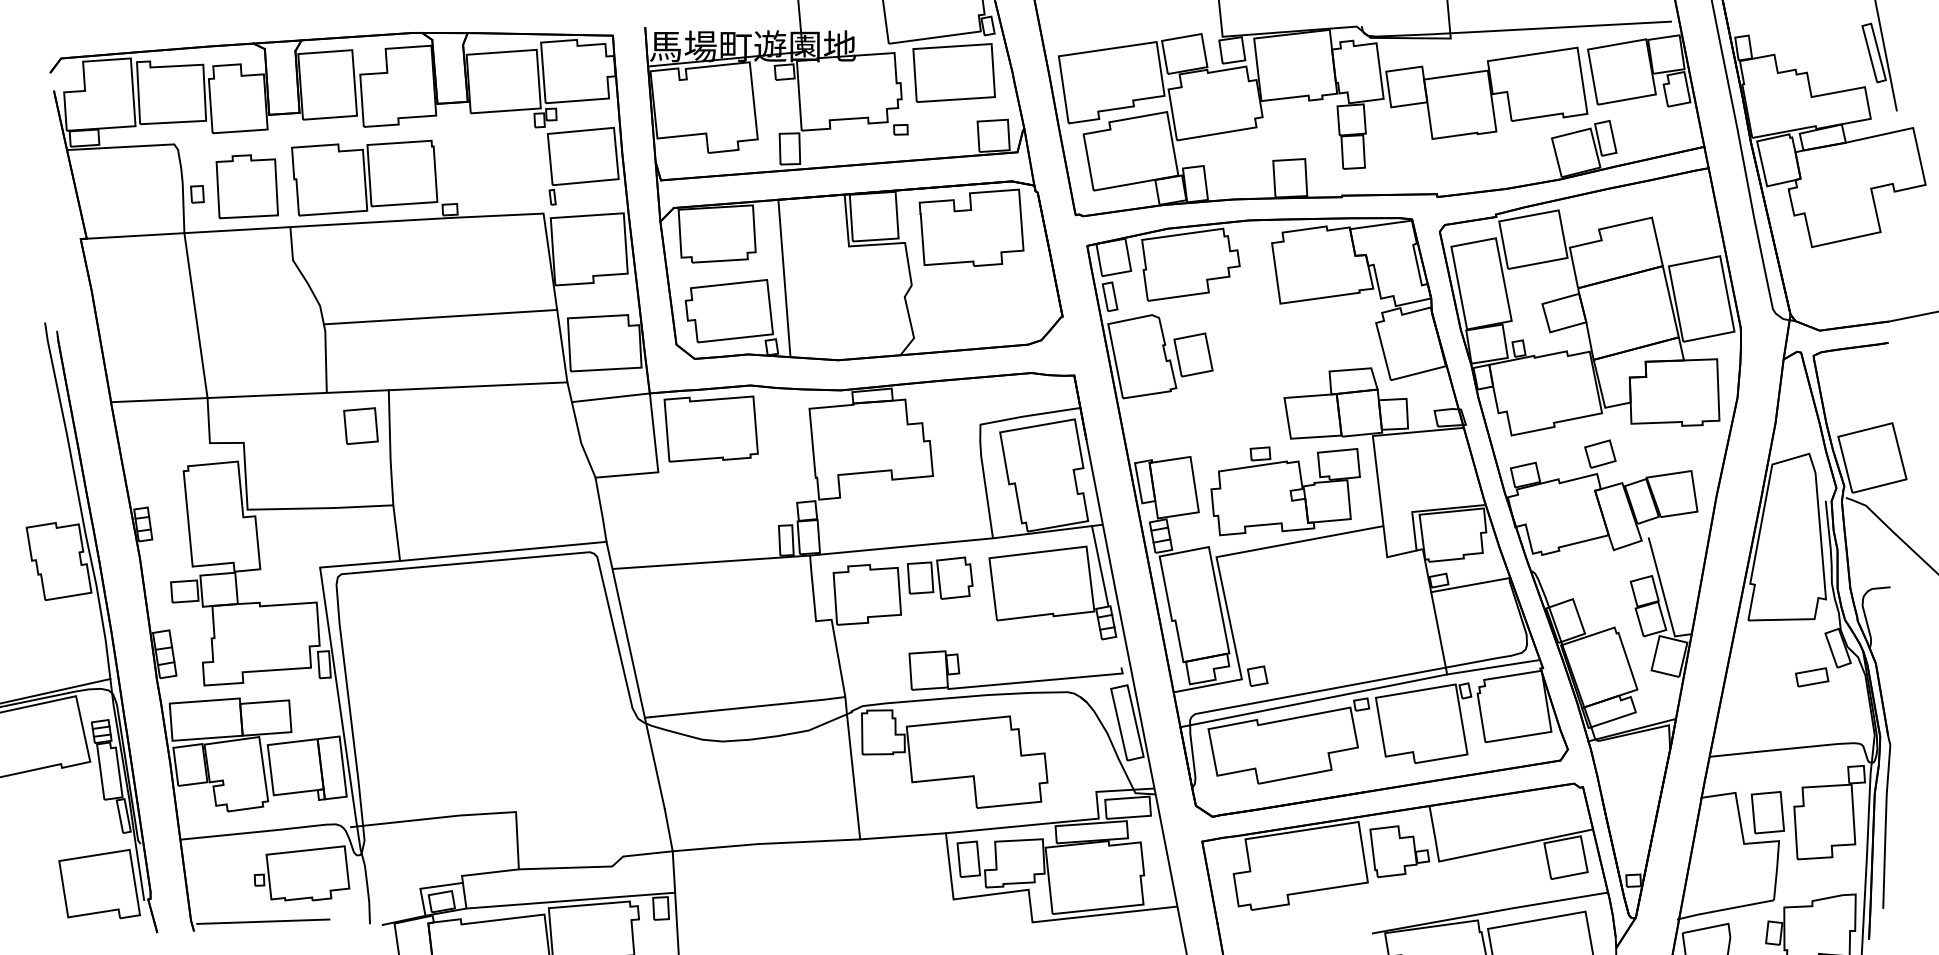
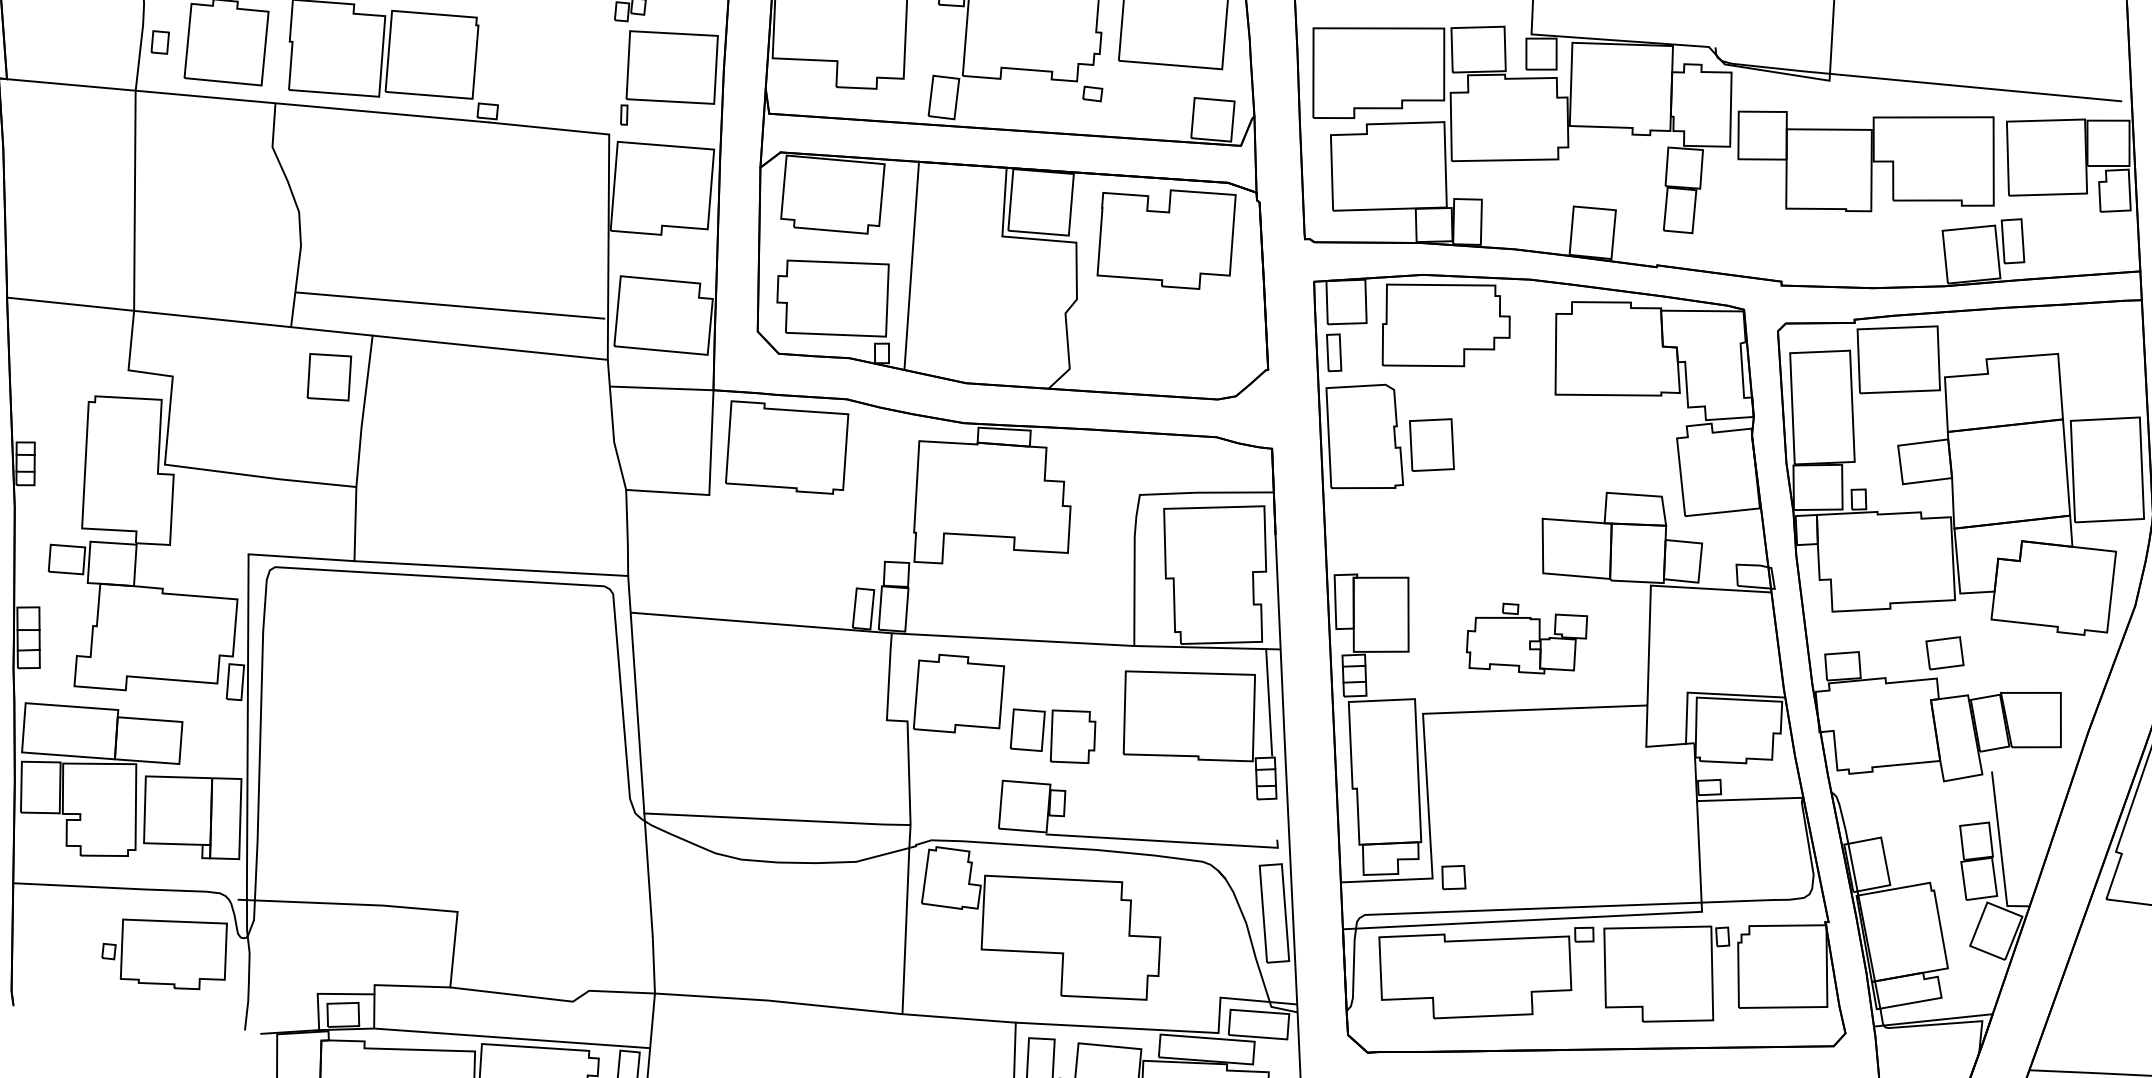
line: (440, 316) -> (450, 304), moved
part: (1285, 491) -> (1525, 641), size x0.6
part: (939, 577) -> (1052, 733), moved
line: (1493, 666) -> (1764, 910), removed
line: (263, 921) -> (106, 1006), removed

